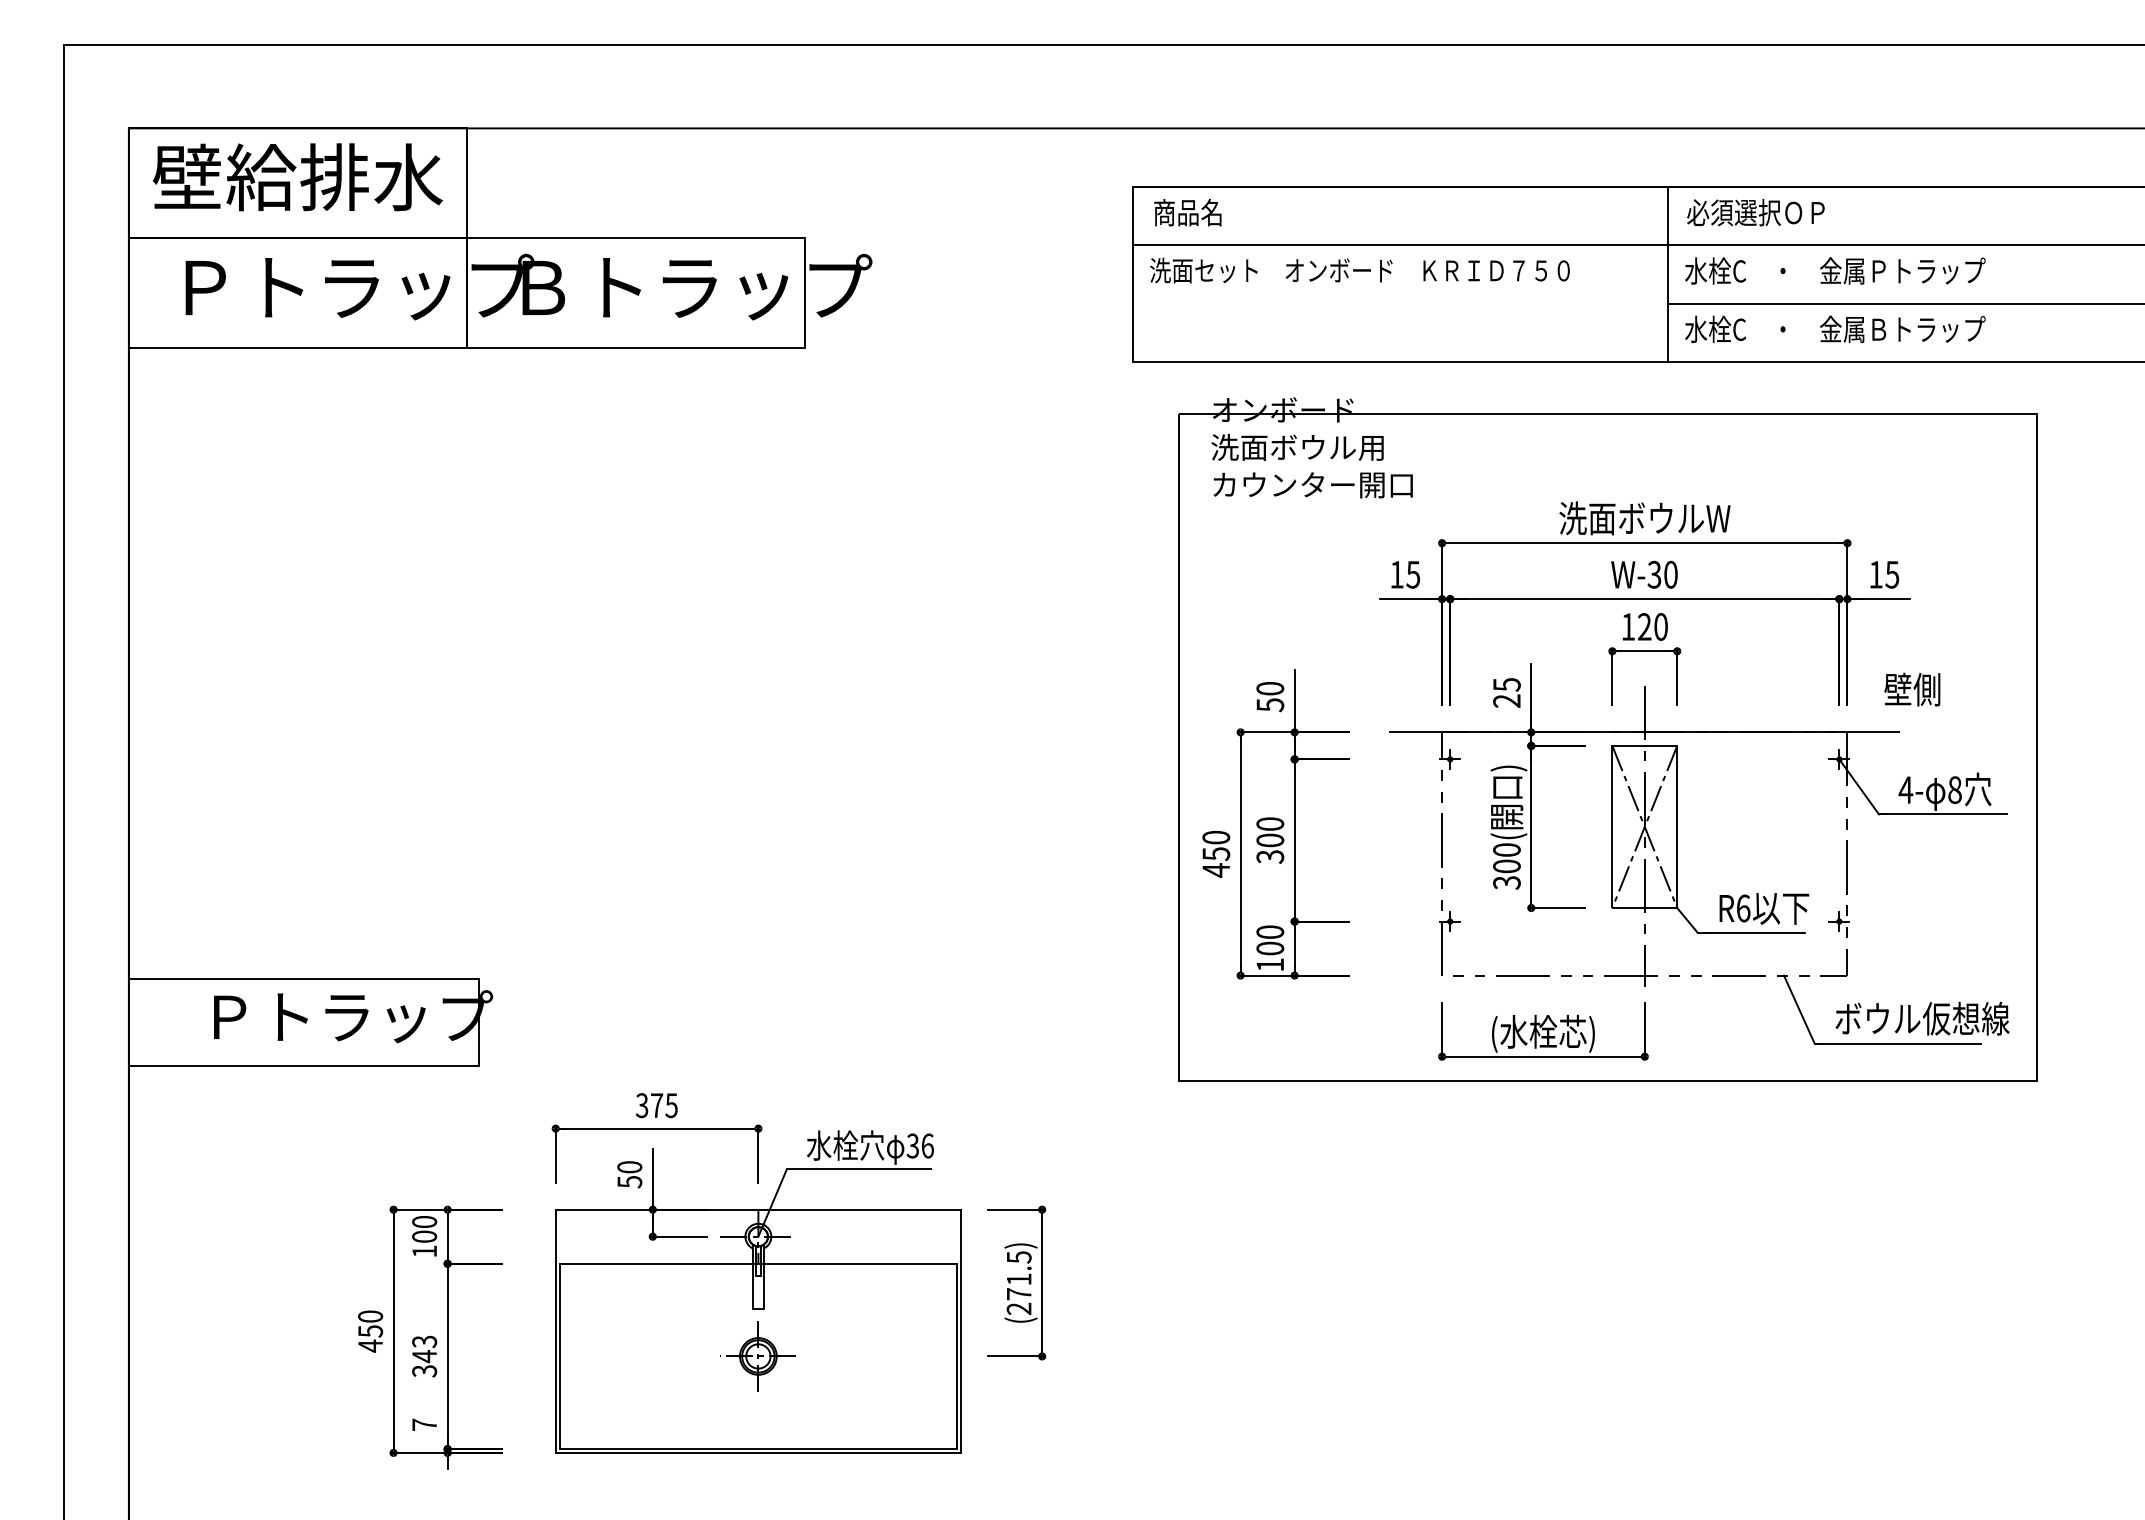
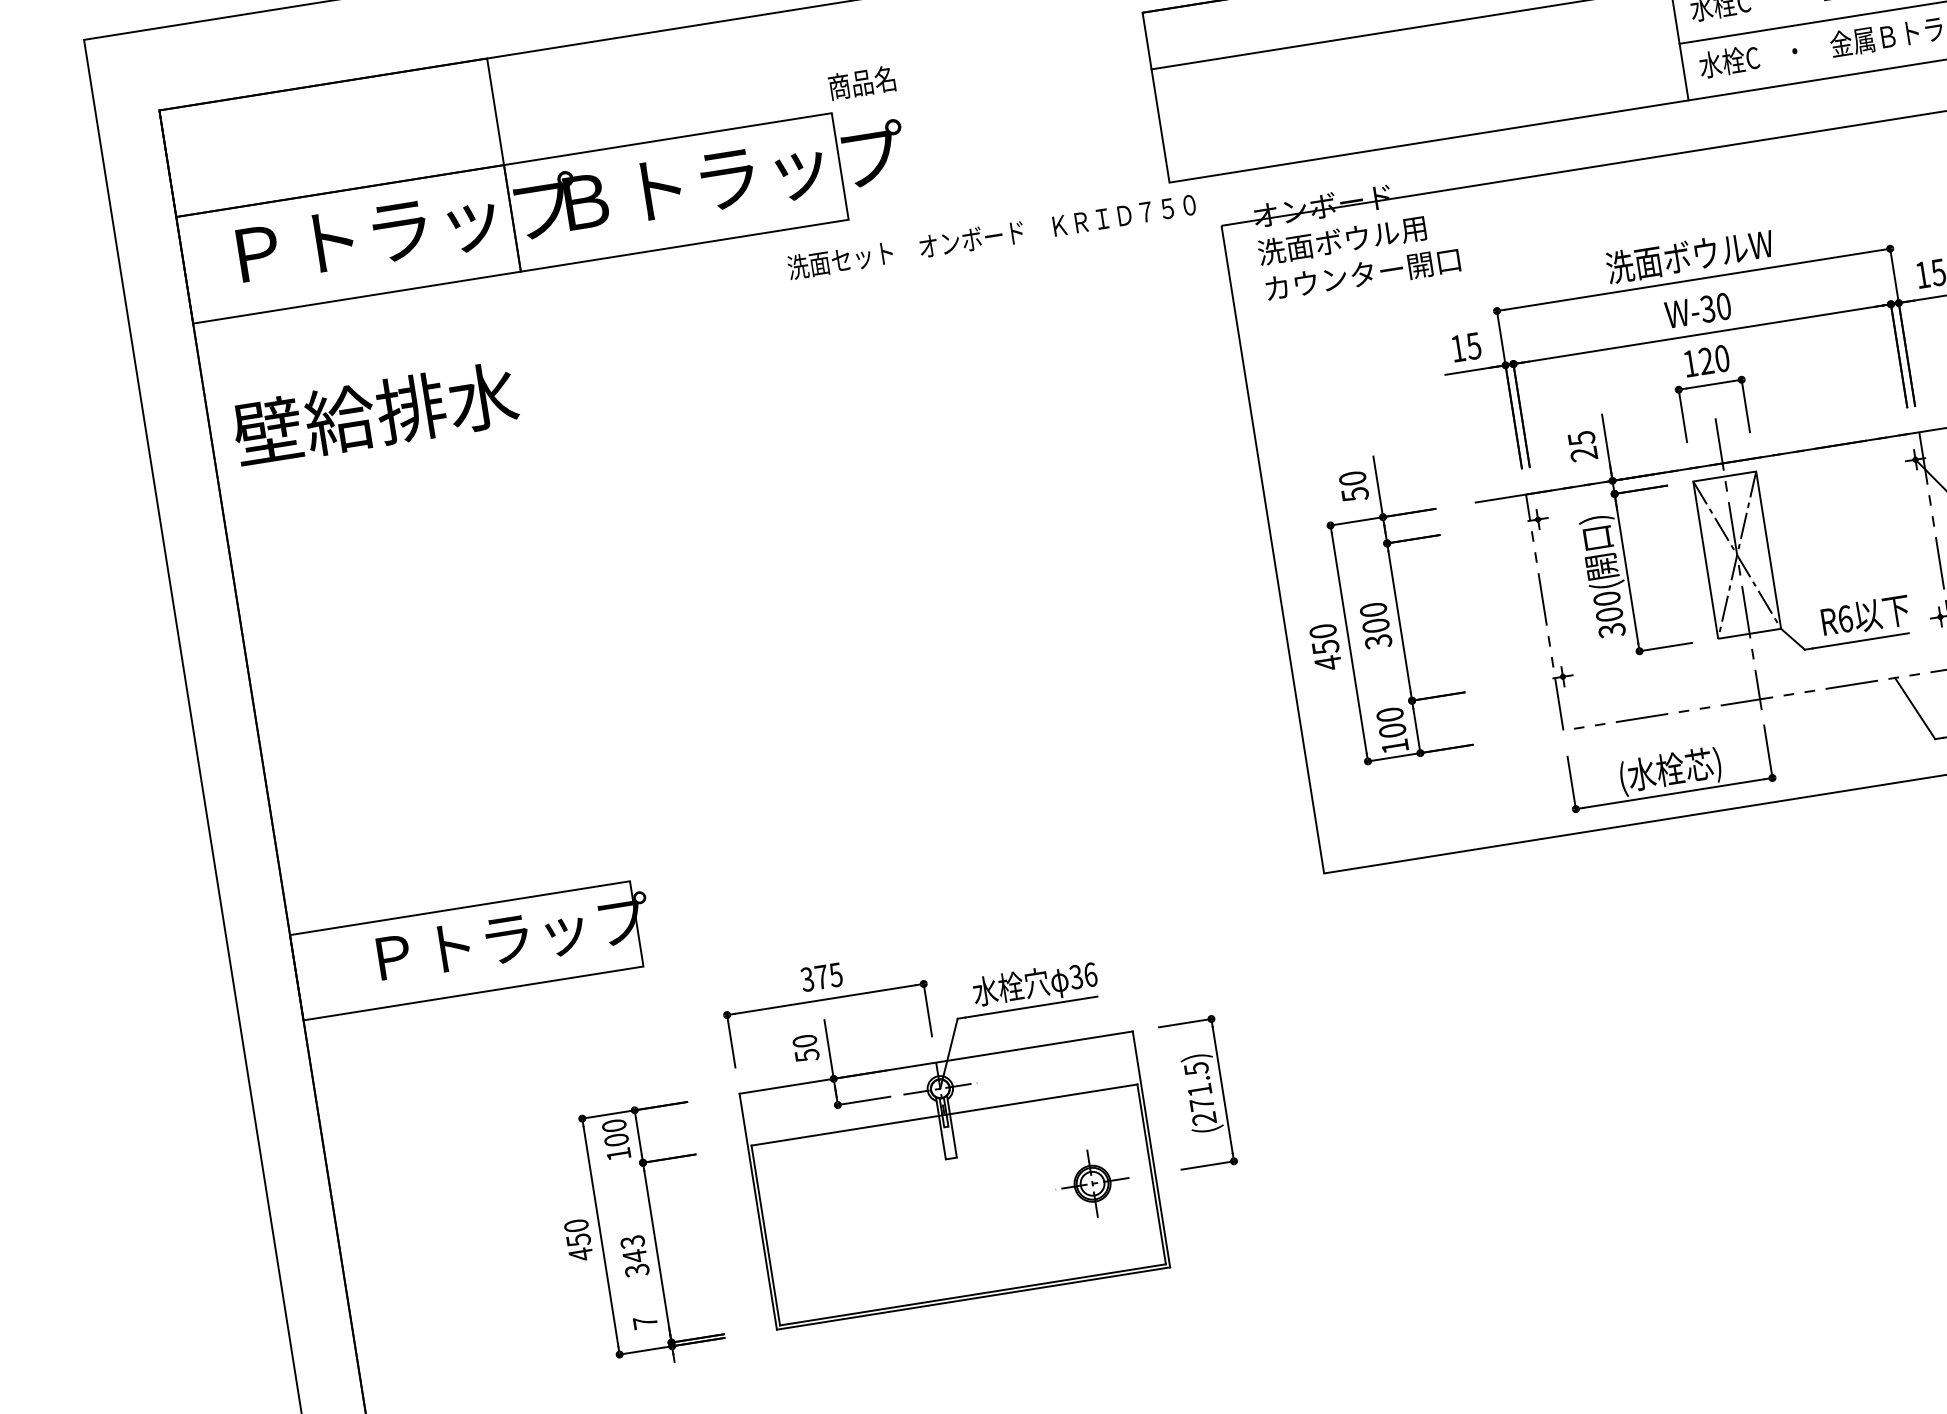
text: (297, 177) -> (375, 414), moved
text: (1187, 212) -> (861, 82), moved
text: (1359, 270) -> (991, 236), moved
part: (757, 1356) -> (1091, 1183), moved

